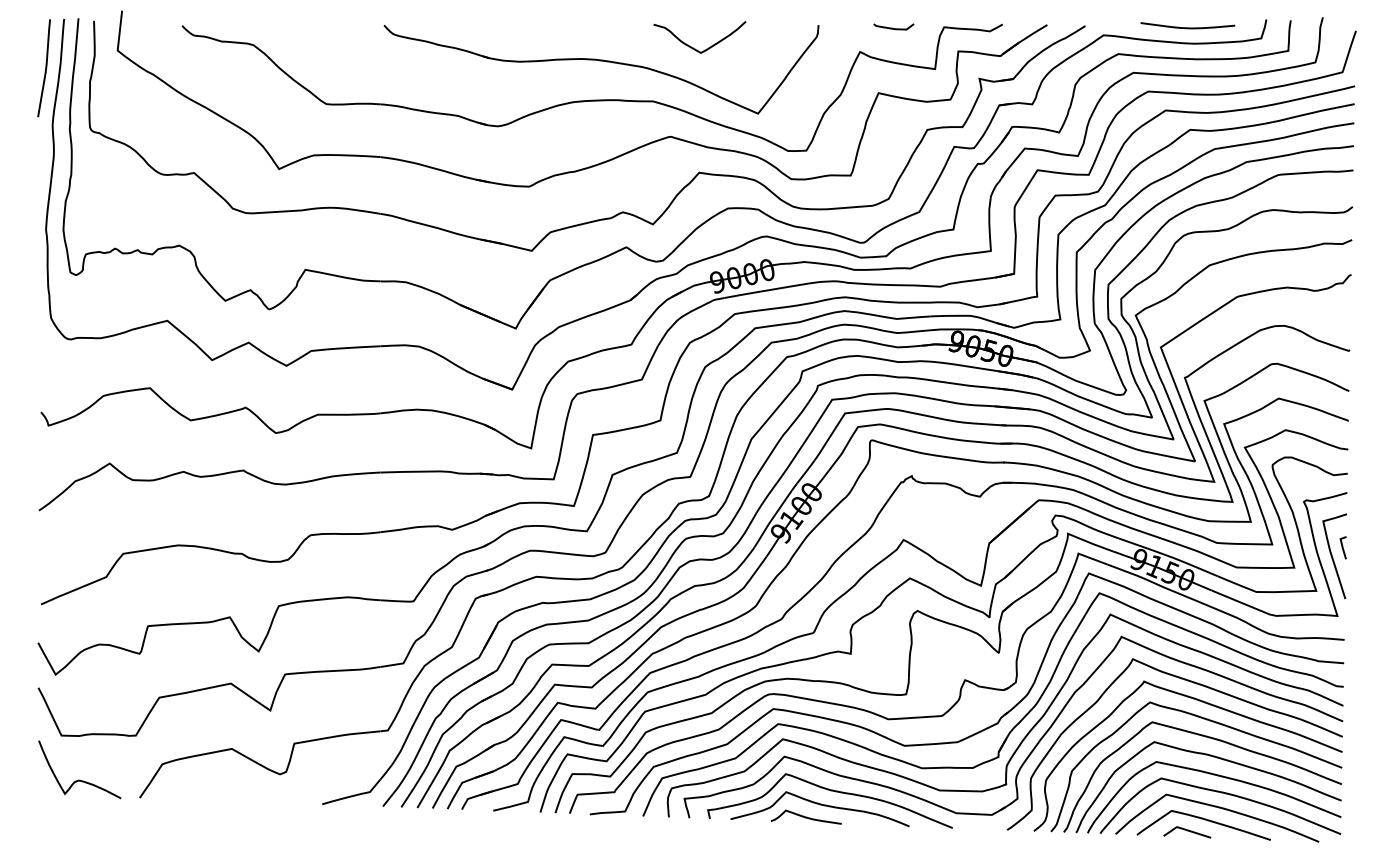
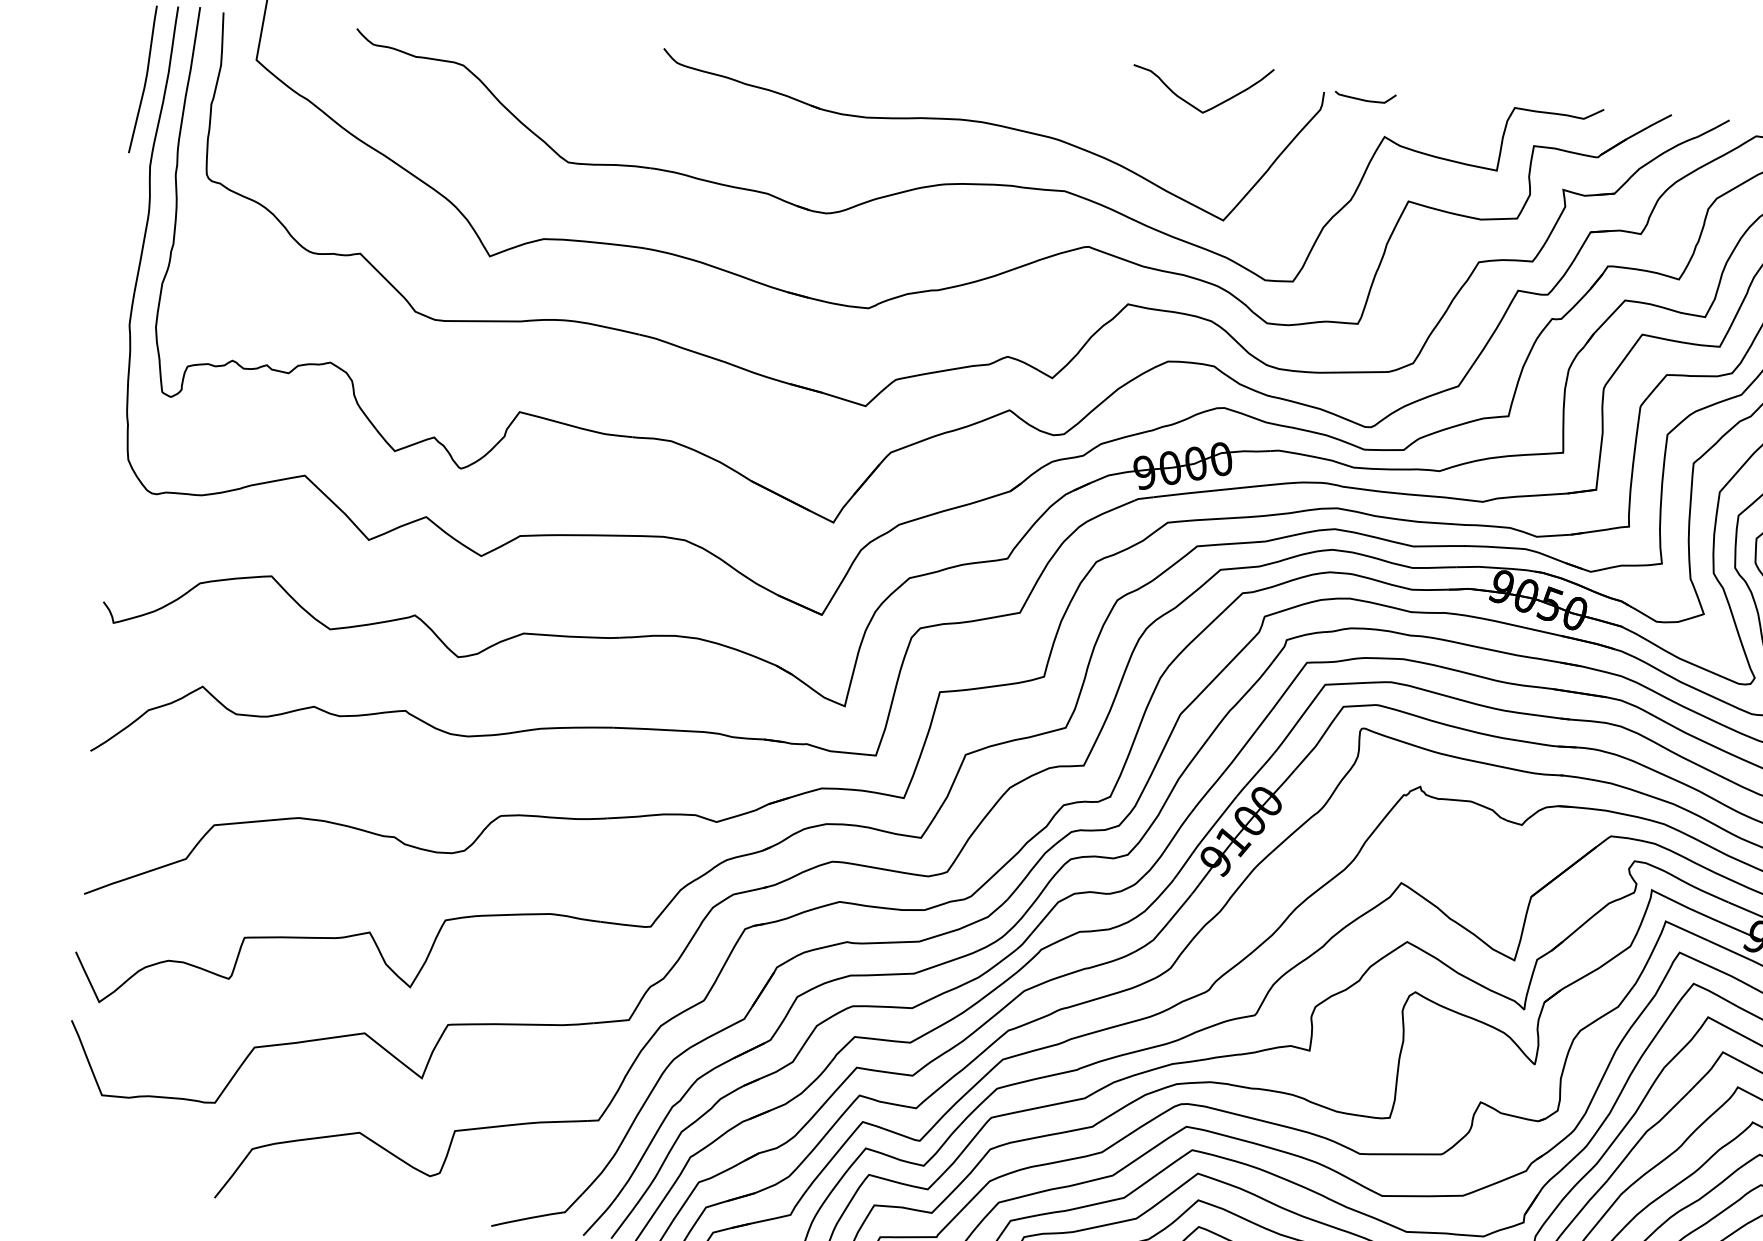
curve: (892, 27) -> (1363, 98), moved
curve: (693, 47) -> (1192, 103), moved
curve: (79, 779) -> (124, 1163), removed

